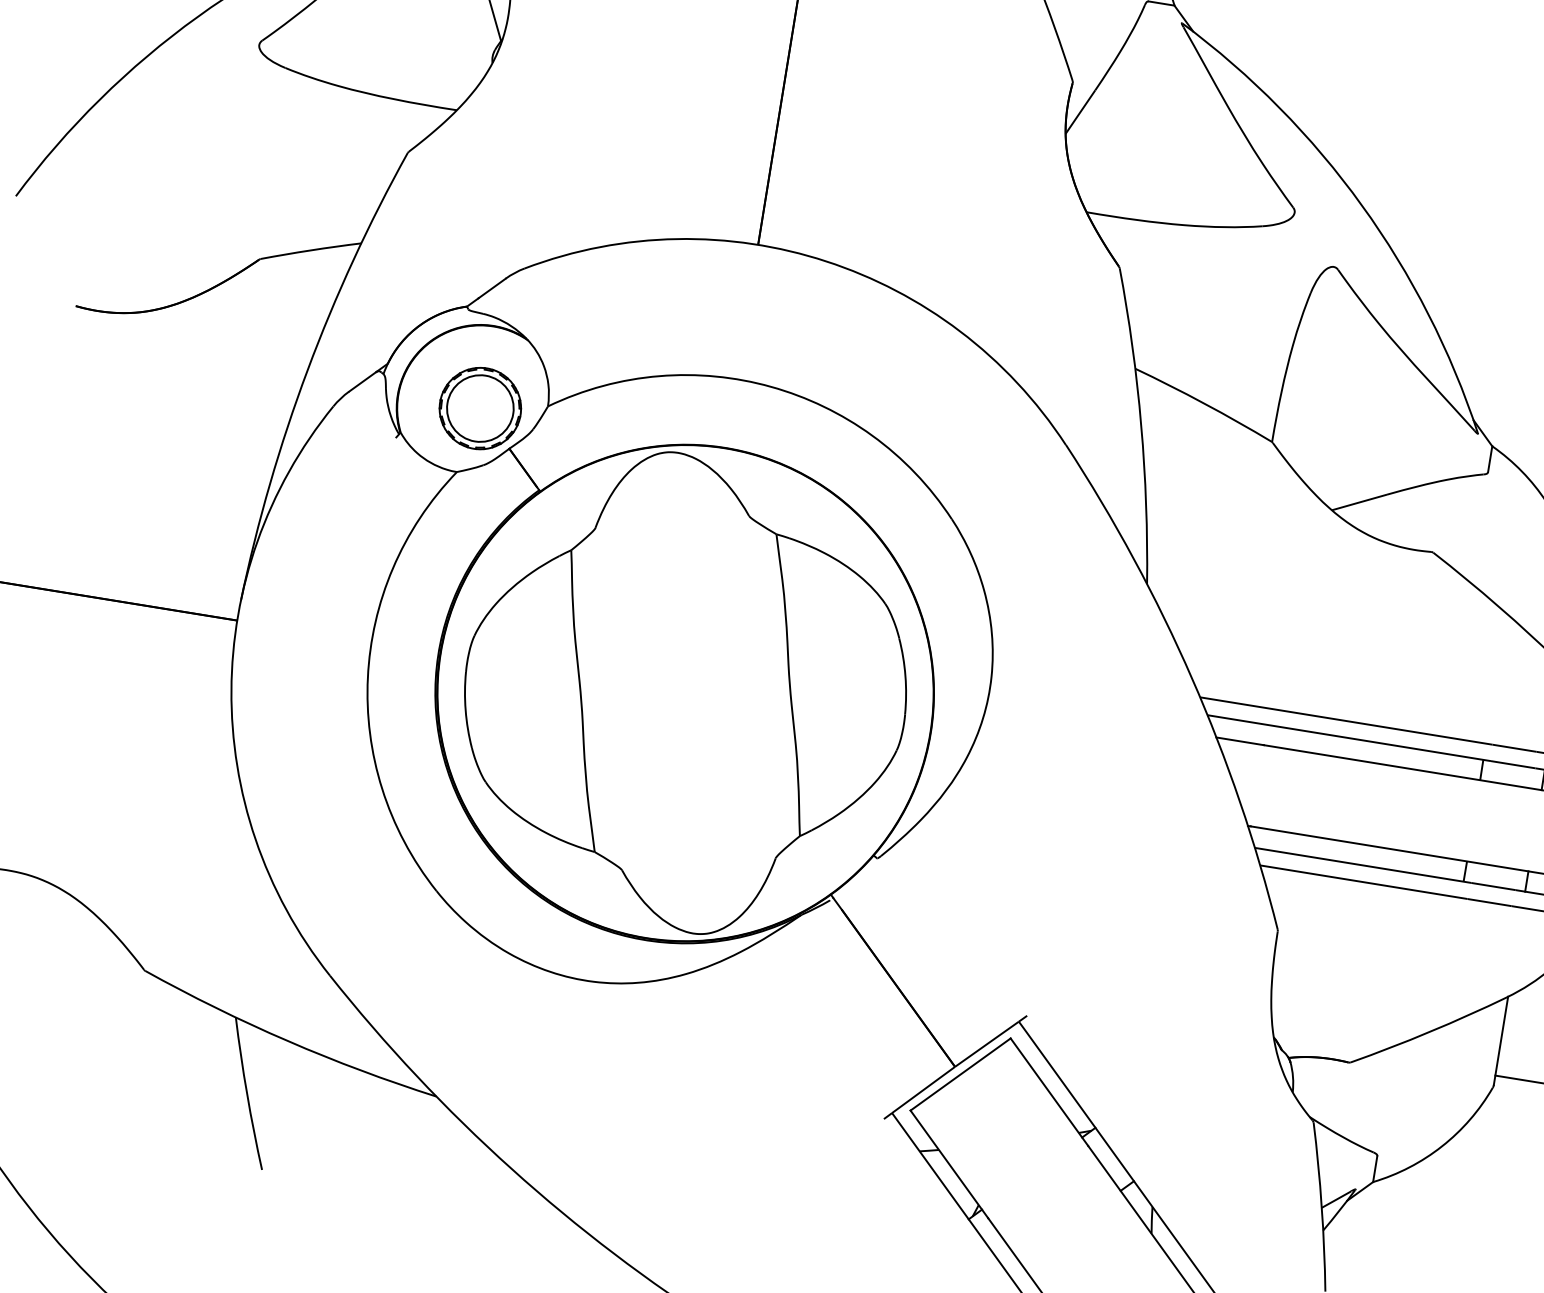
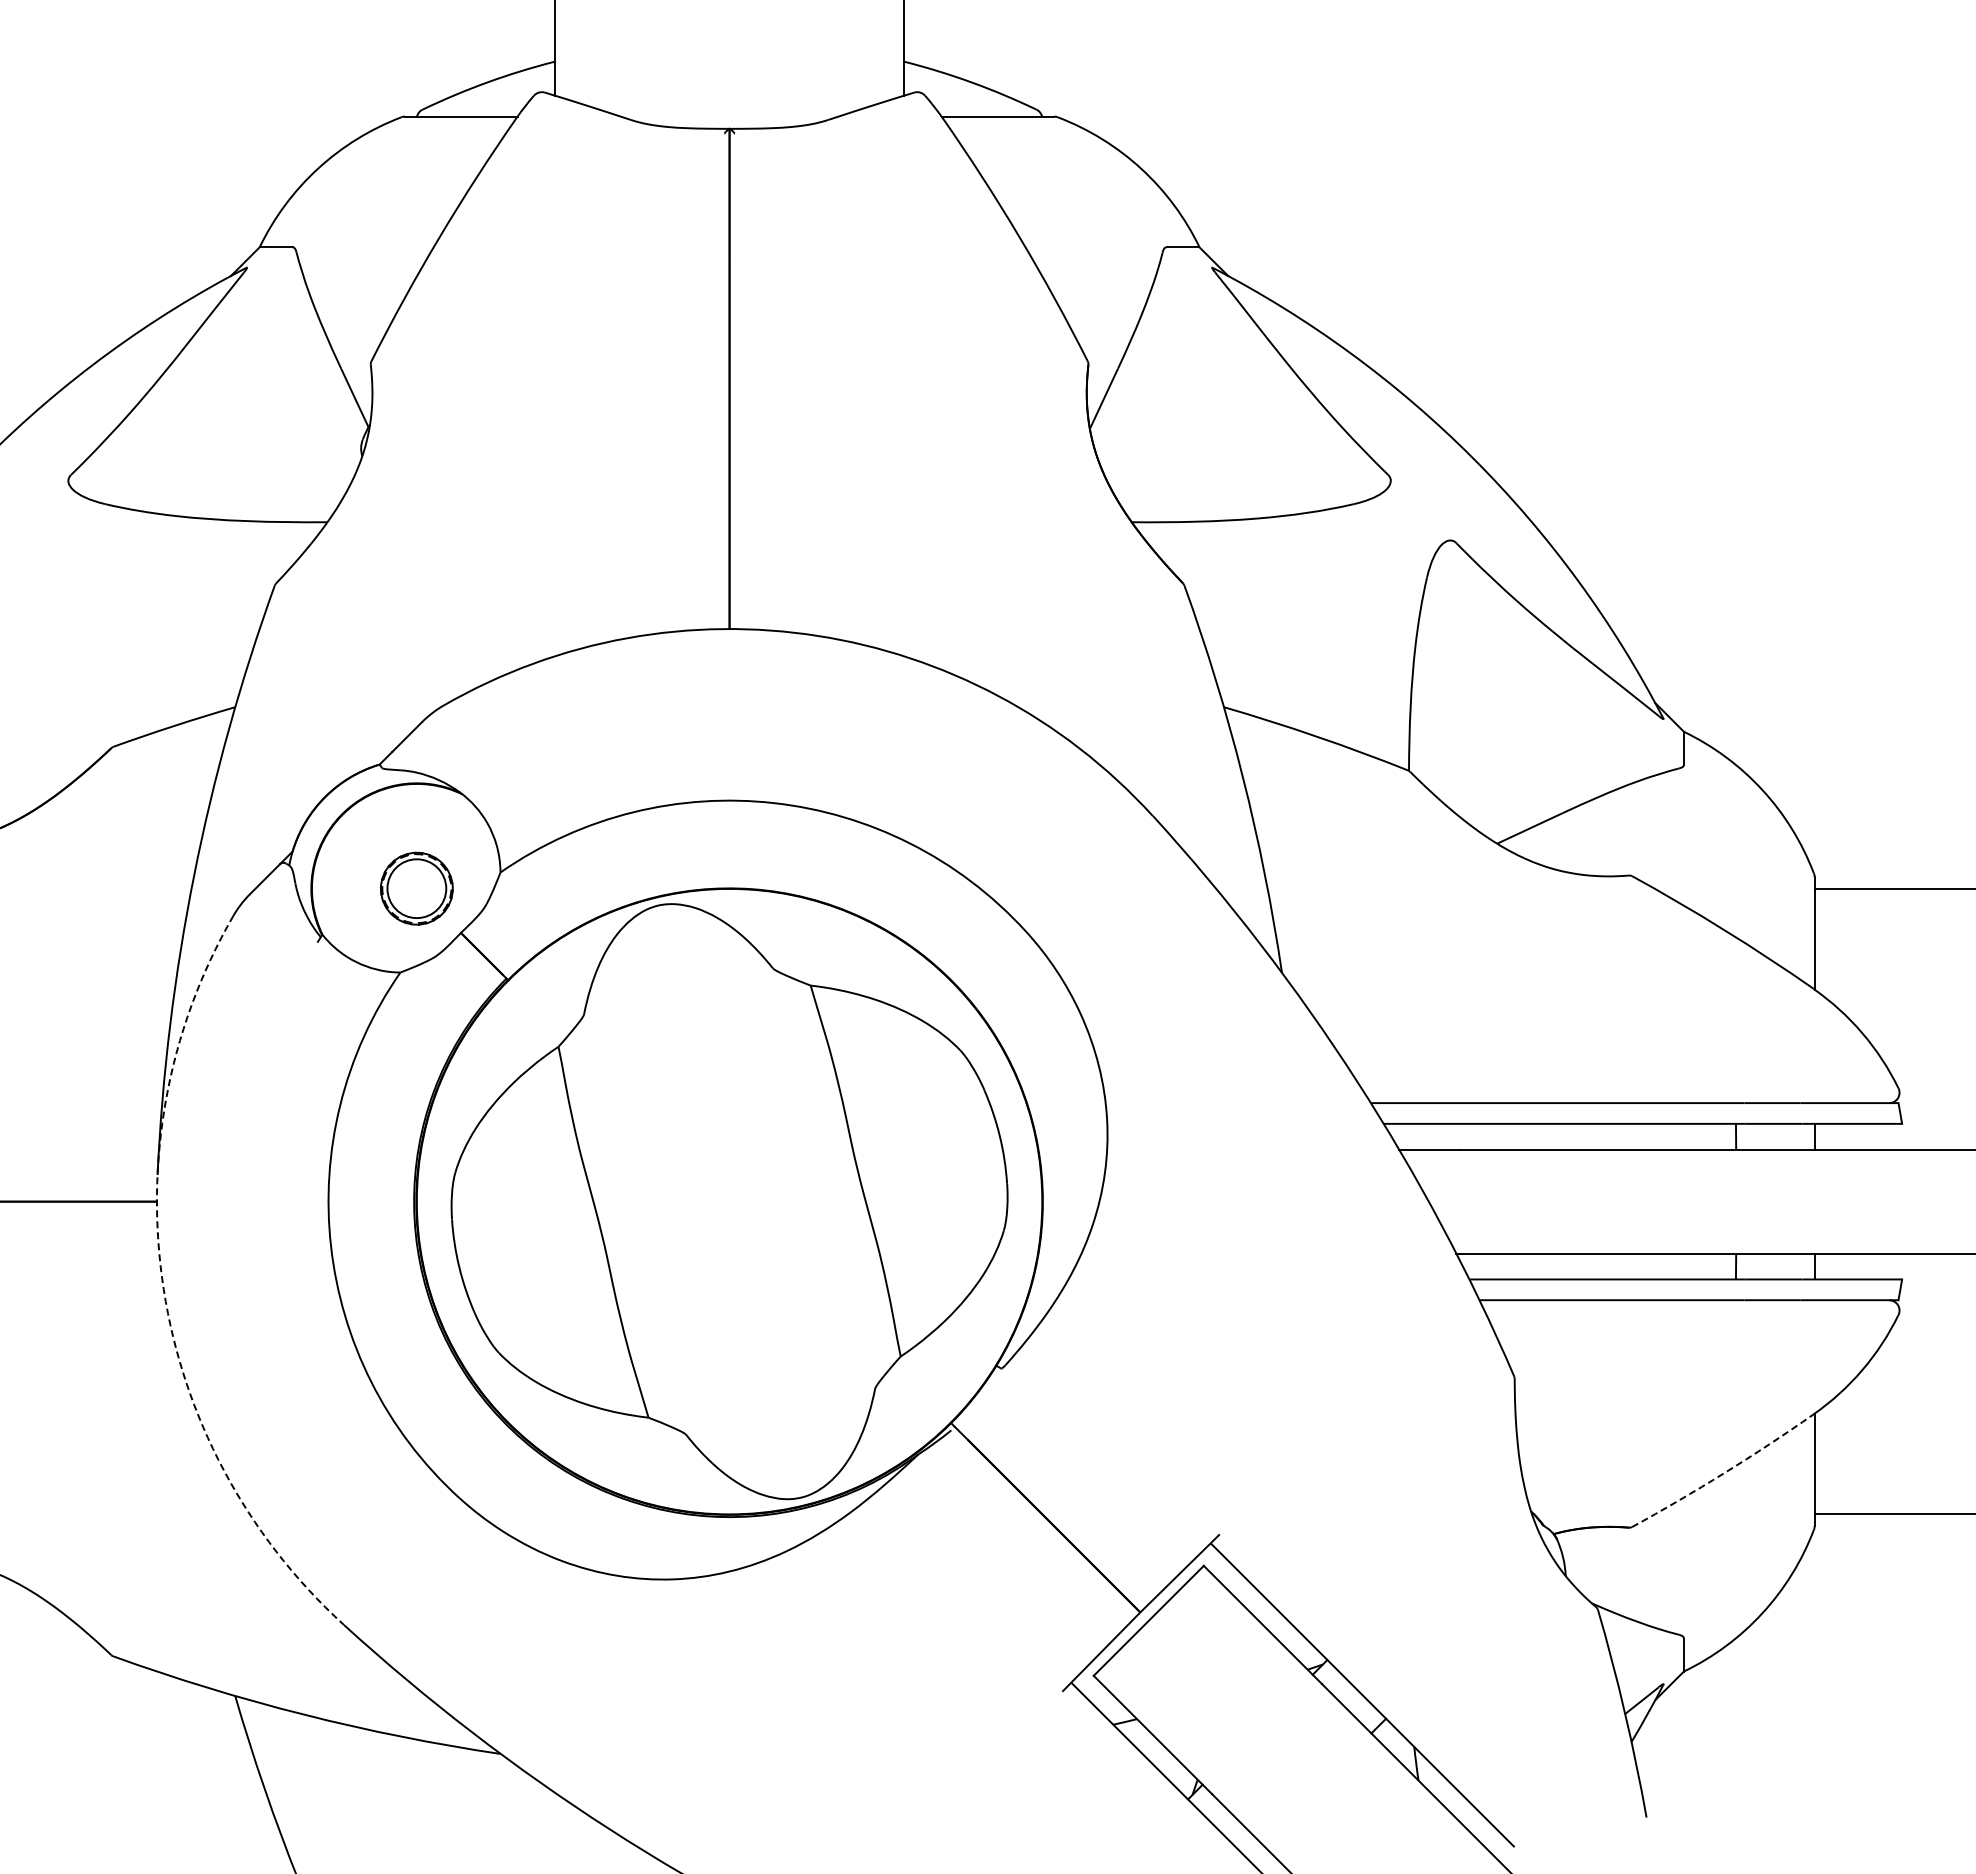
part: (480, 408) -> (416, 888), size x0.7
arc: (231, 690) -> (163, 1289), solid -> dashed
arc: (1430, 1032) -> (1724, 1473), solid -> dashed

